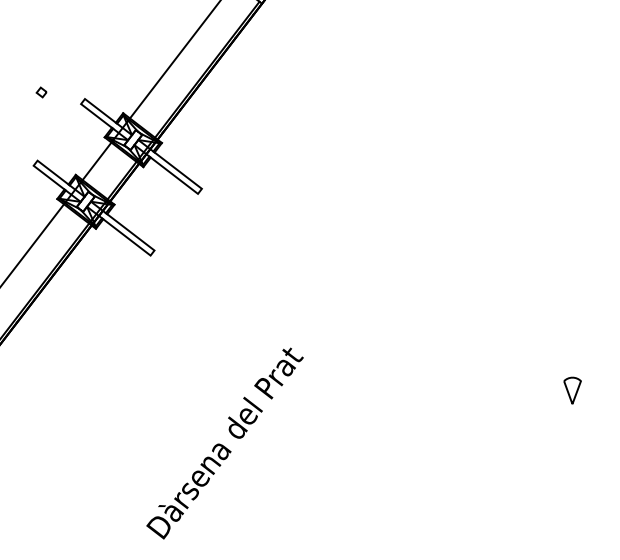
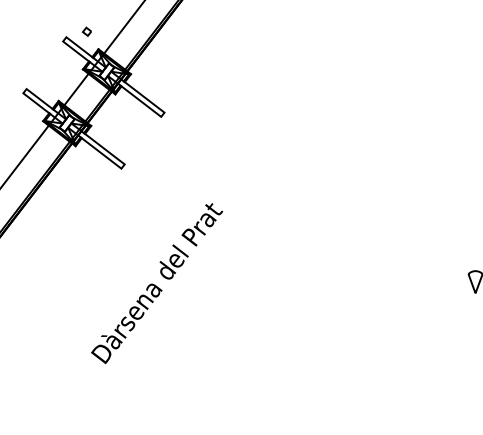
part: (41, 92) -> (86, 31), moved
text: (224, 443) -> (156, 283), moved

